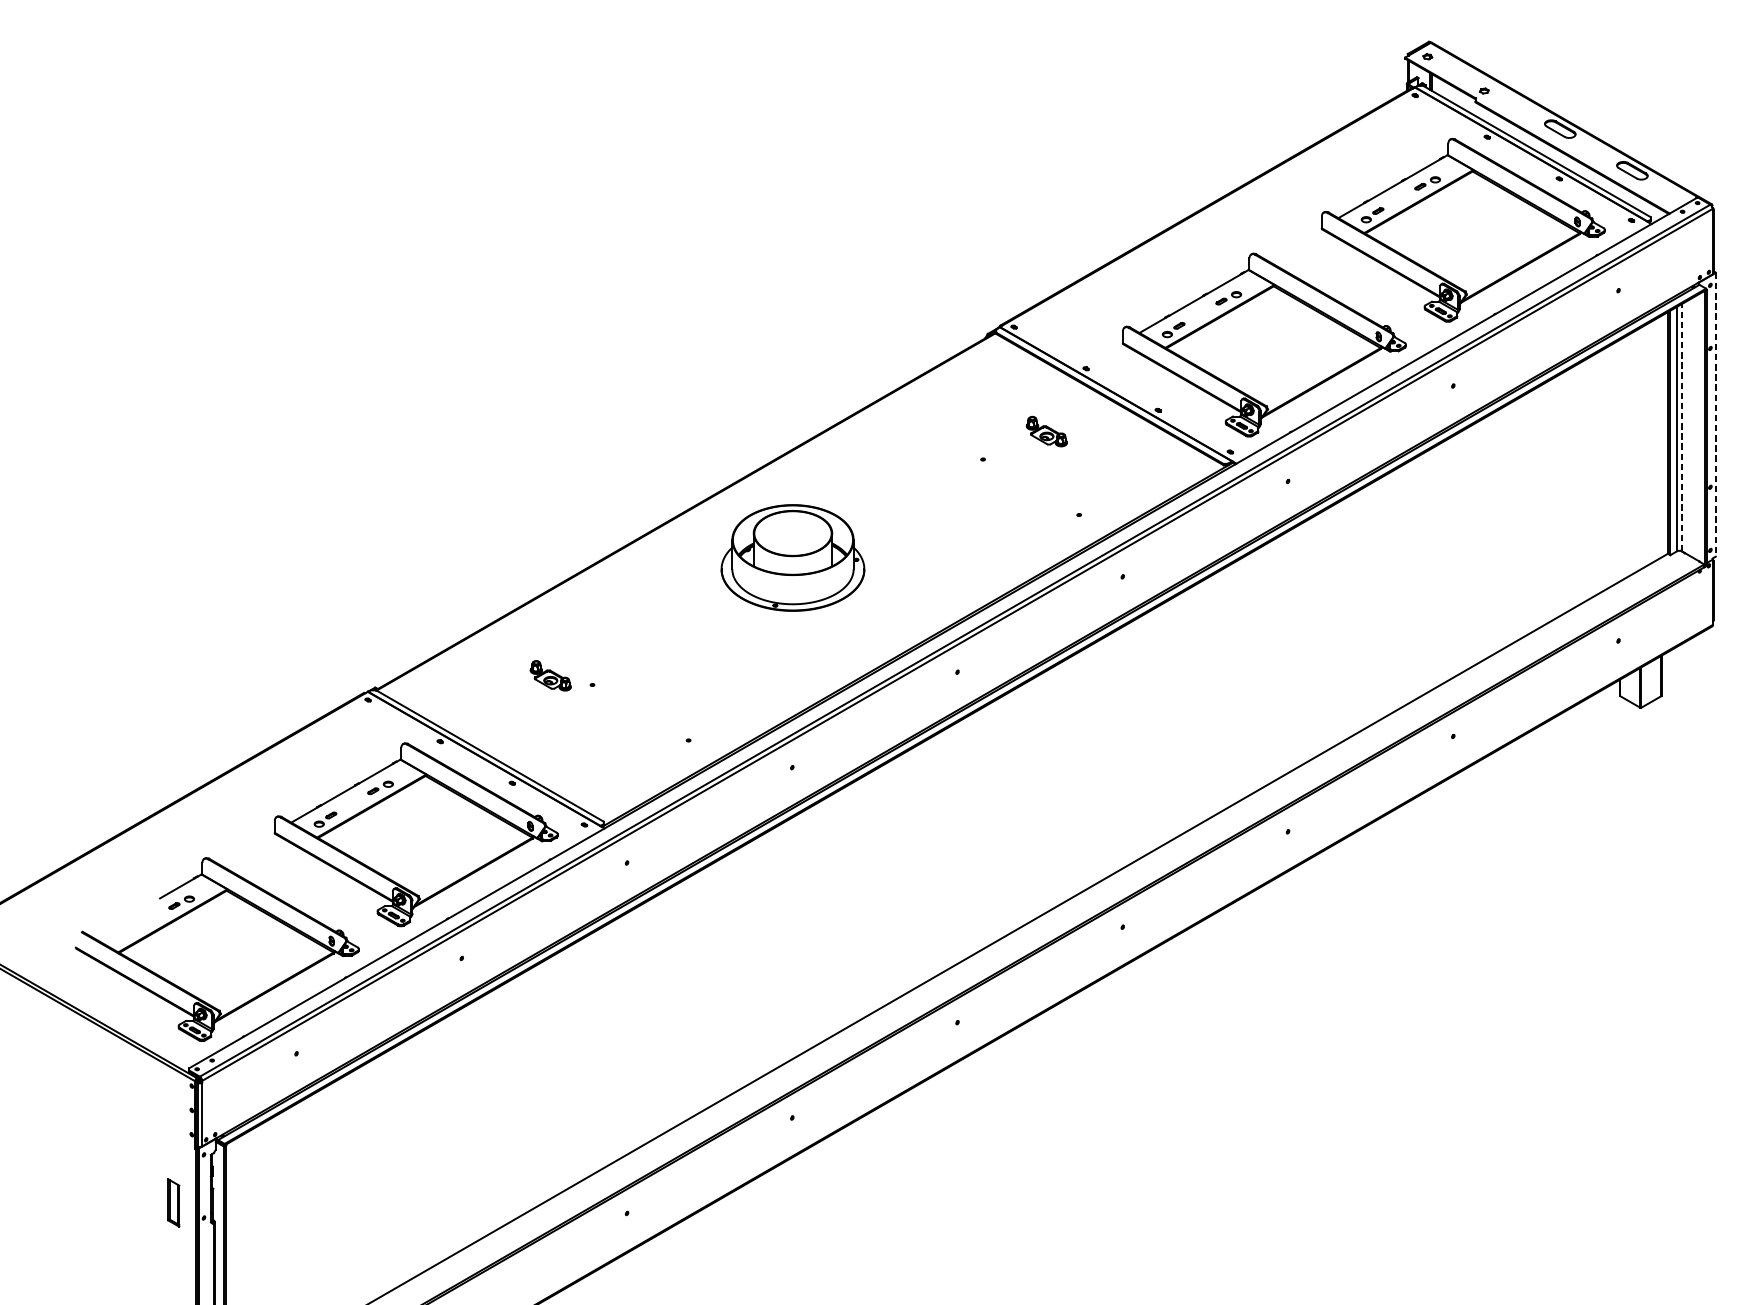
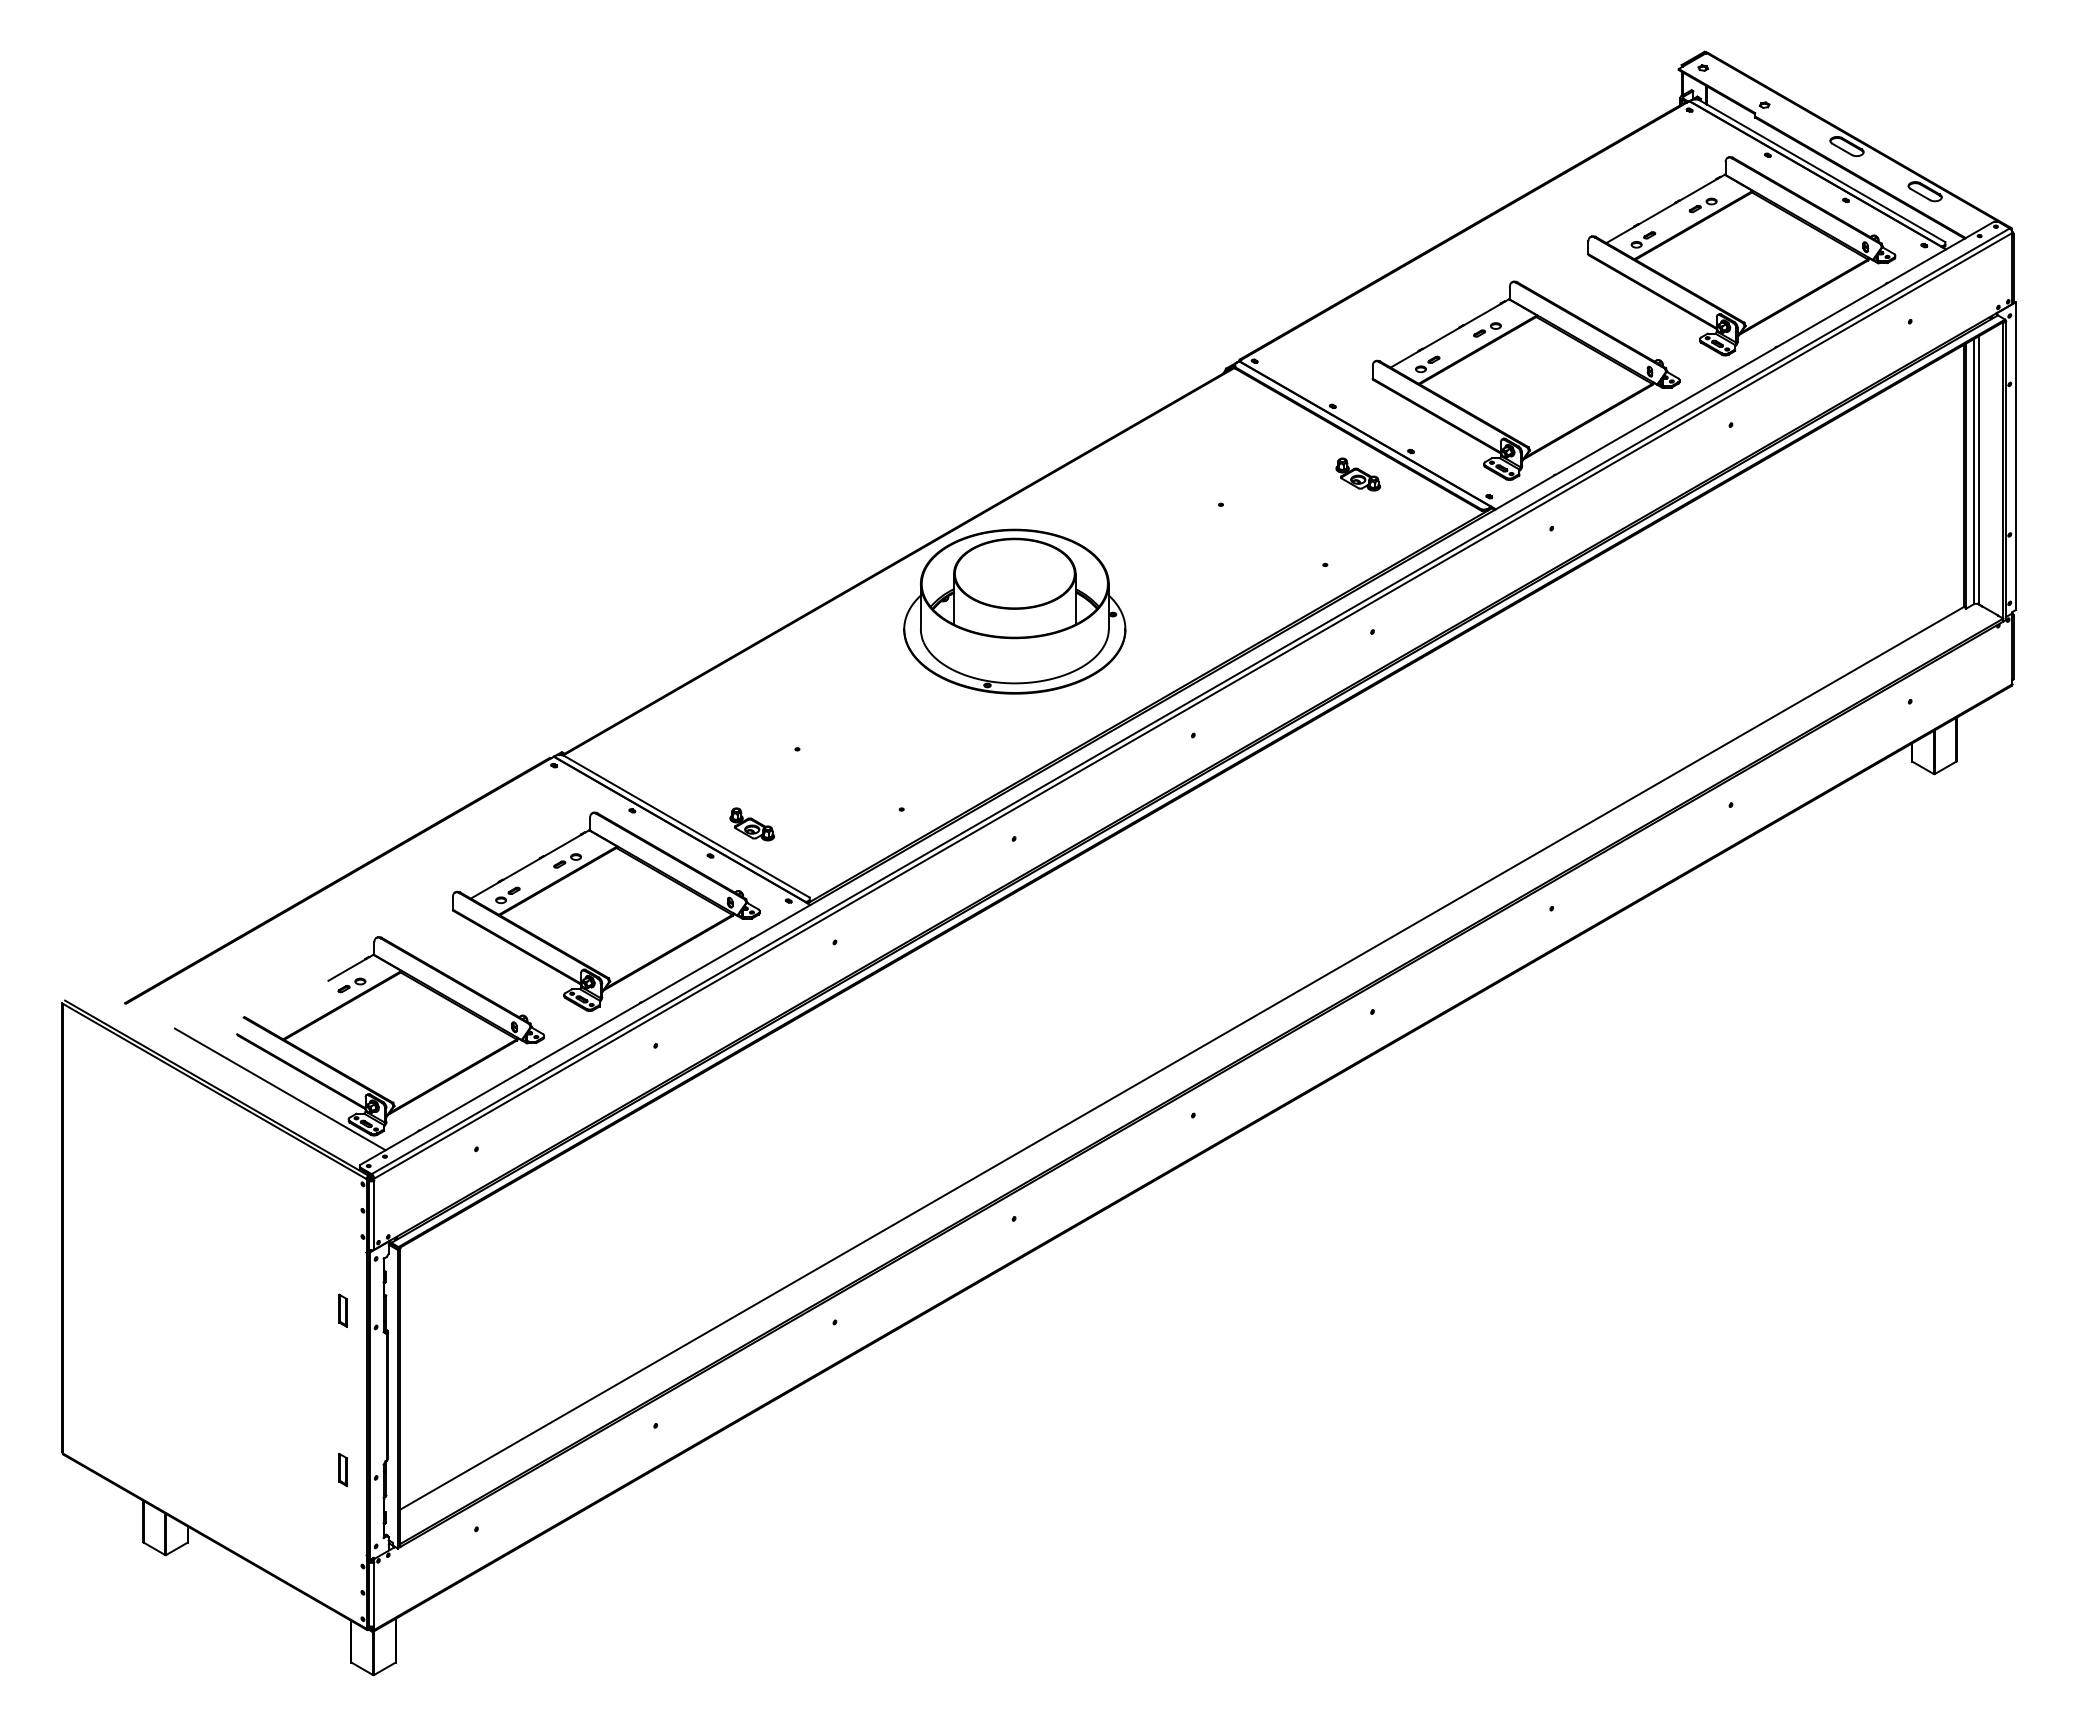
line: (1715, 414) -> (2015, 456), dashed -> solid
line: (1681, 426) -> (1978, 469), dashed -> solid
part: (1046, 431) -> (1357, 474), moved
part: (792, 557) -> (1014, 611), size x1.43
part: (550, 675) -> (751, 824), moved
line: (114, 998) -> (279, 1089), added
part: (172, 1202) -> (342, 1310), size x0.62

